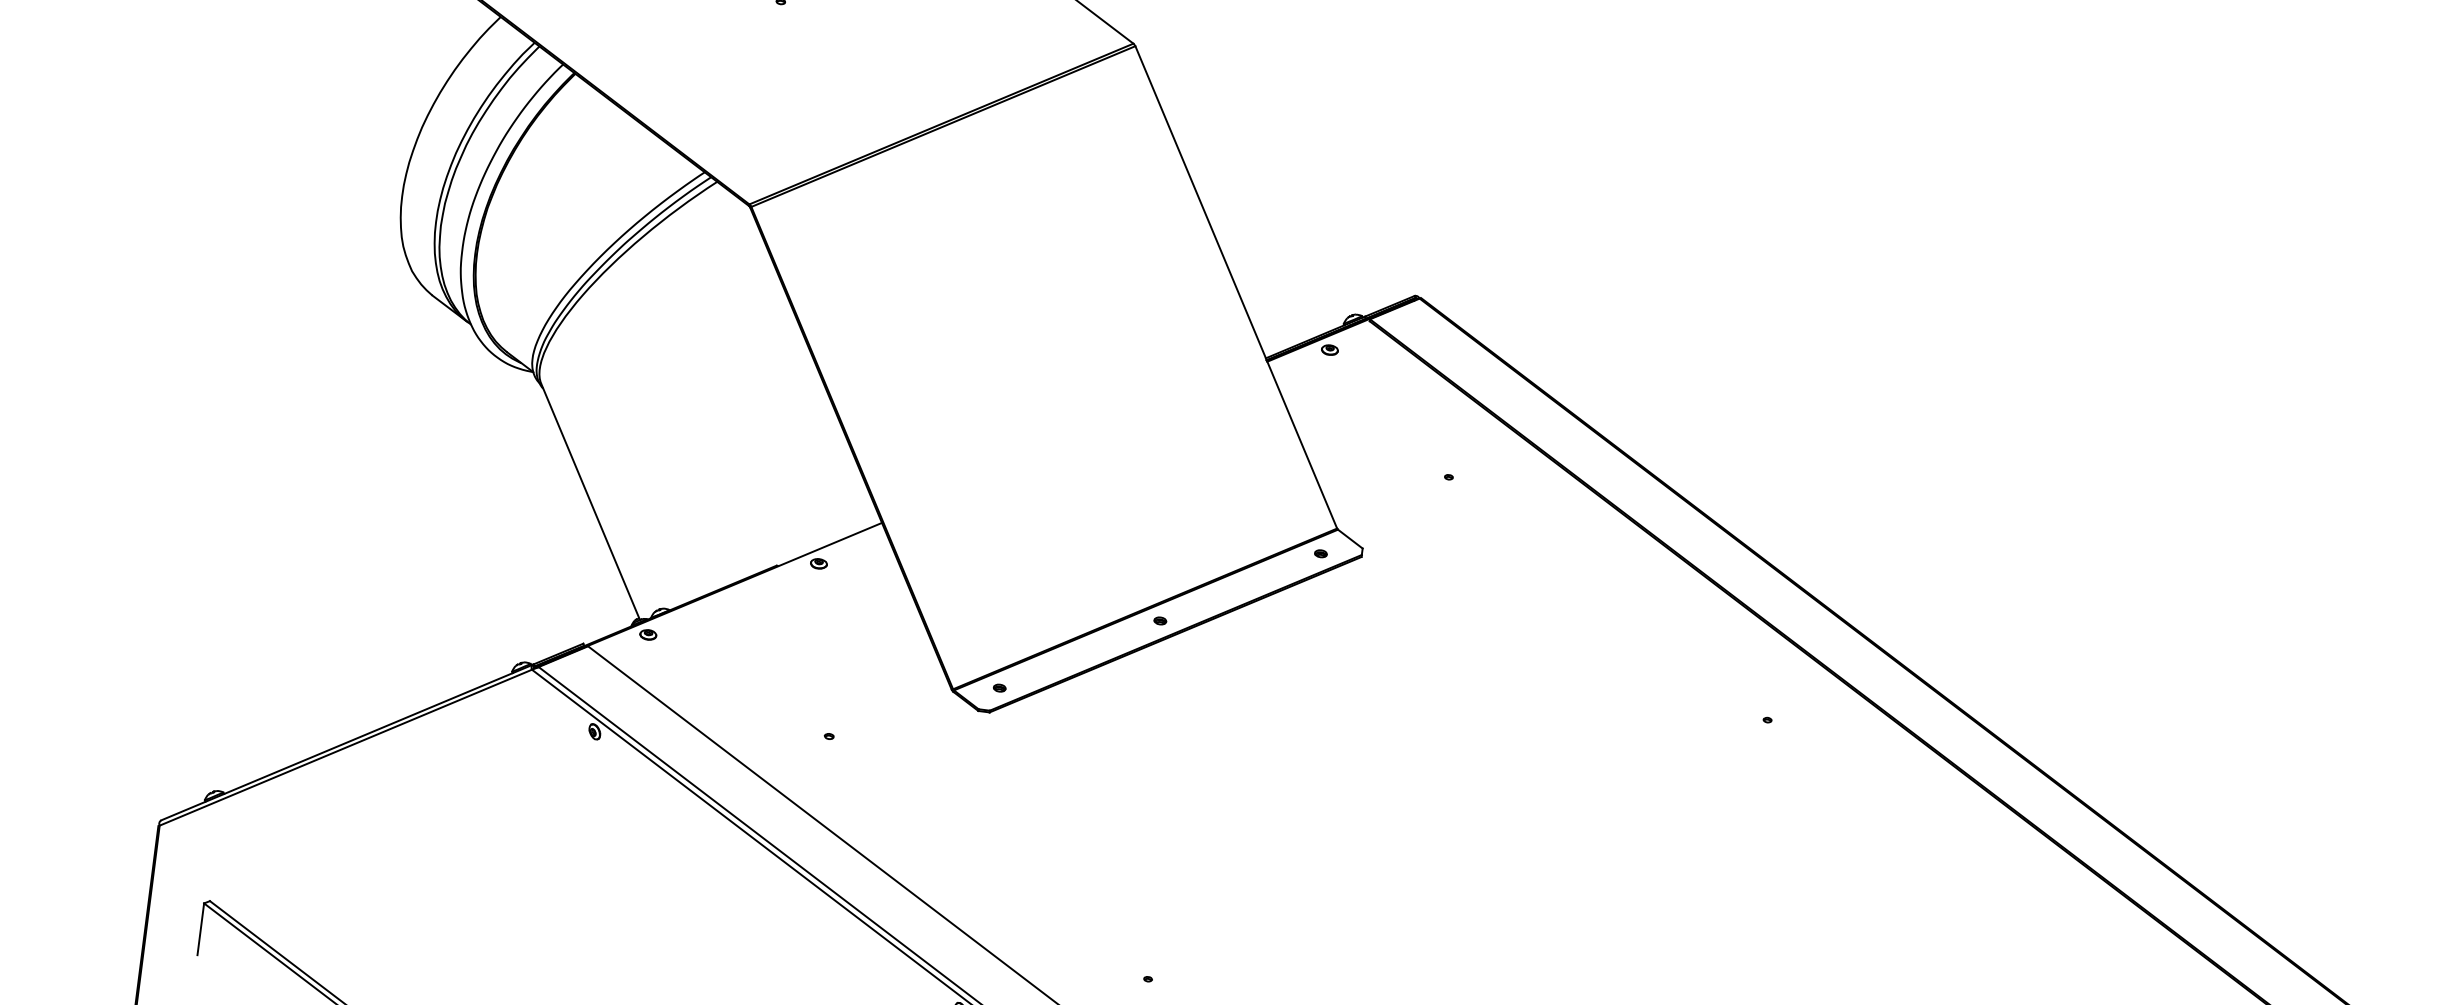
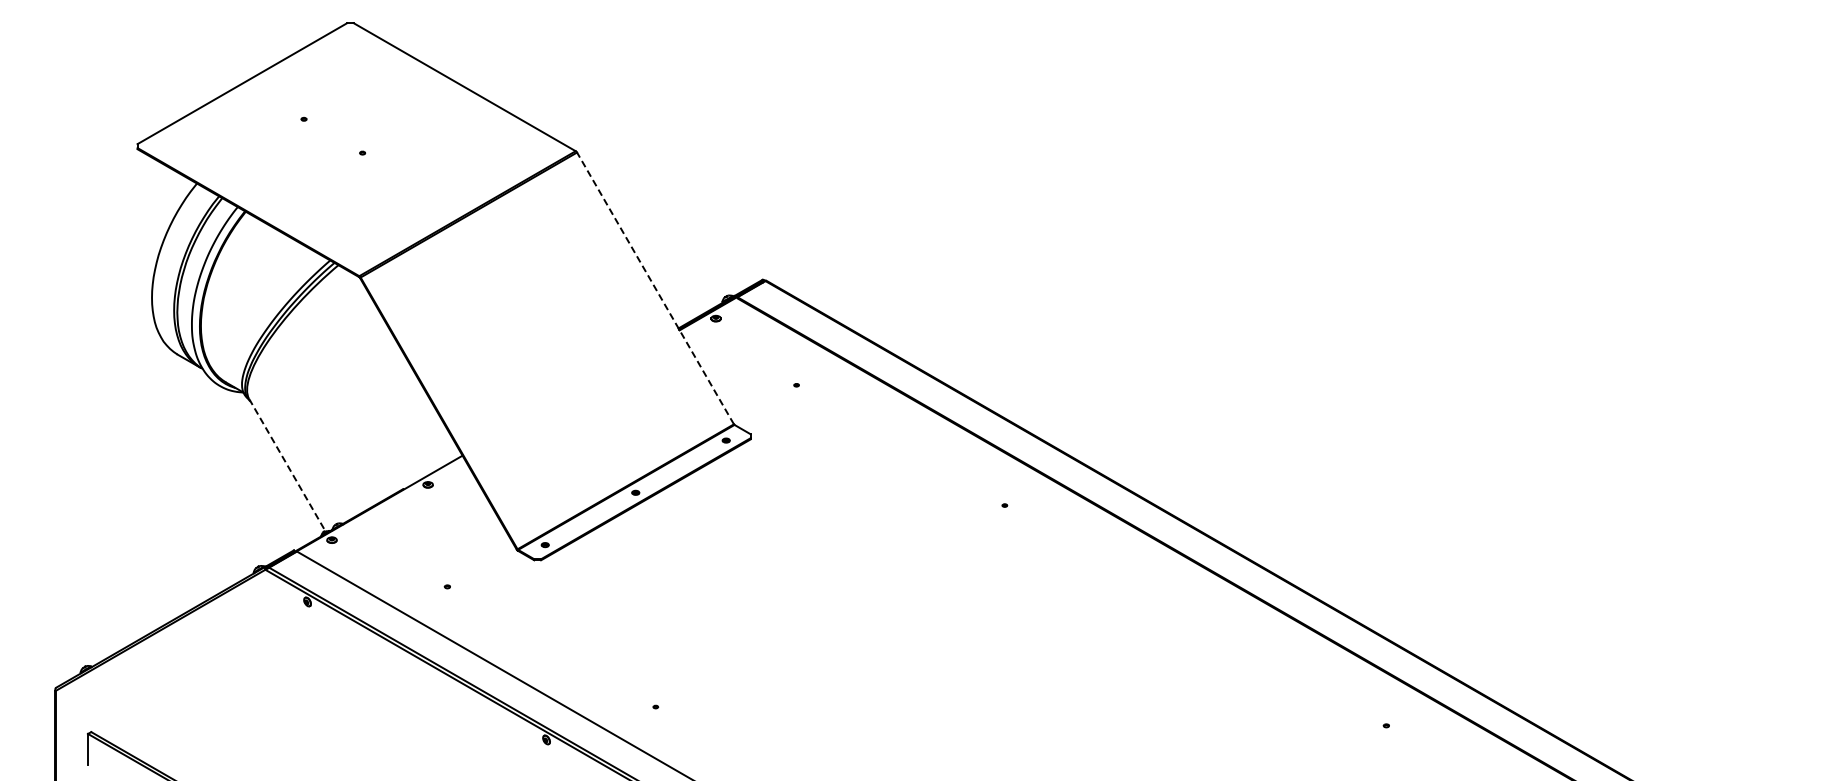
line: (1236, 287) -> (655, 288), solid -> dashed
line: (590, 502) -> (287, 465), solid -> dashed

